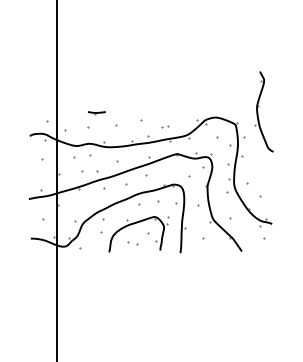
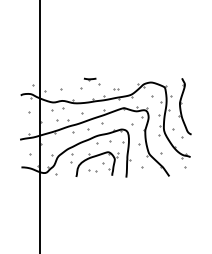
part: (263, 111) -> (184, 106), moved
part: (96, 113) -> (89, 79), moved

